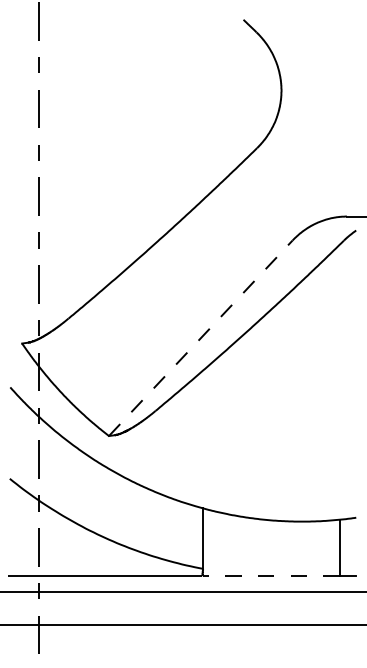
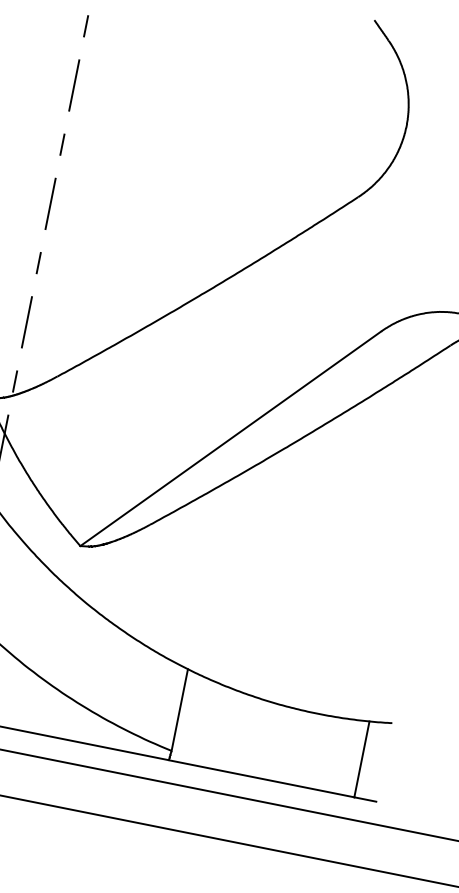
line: (201, 337) -> (231, 437), dashed -> solid
line: (271, 575) -> (262, 778), dashed -> solid

